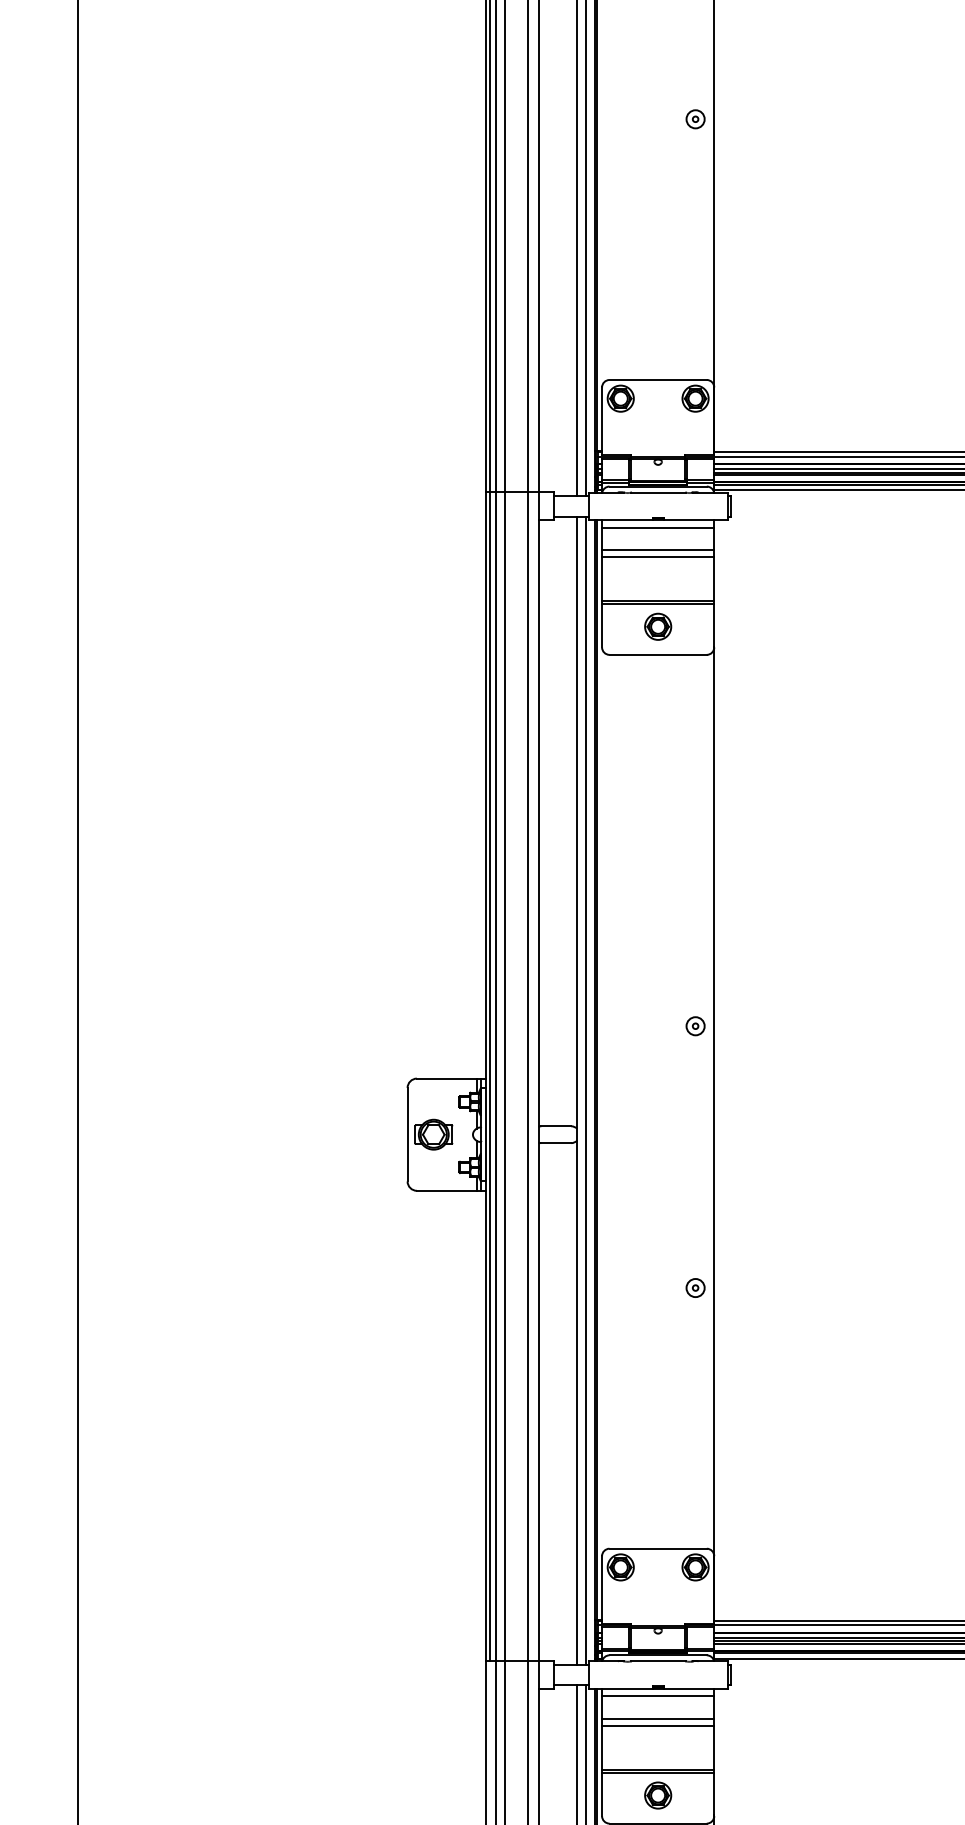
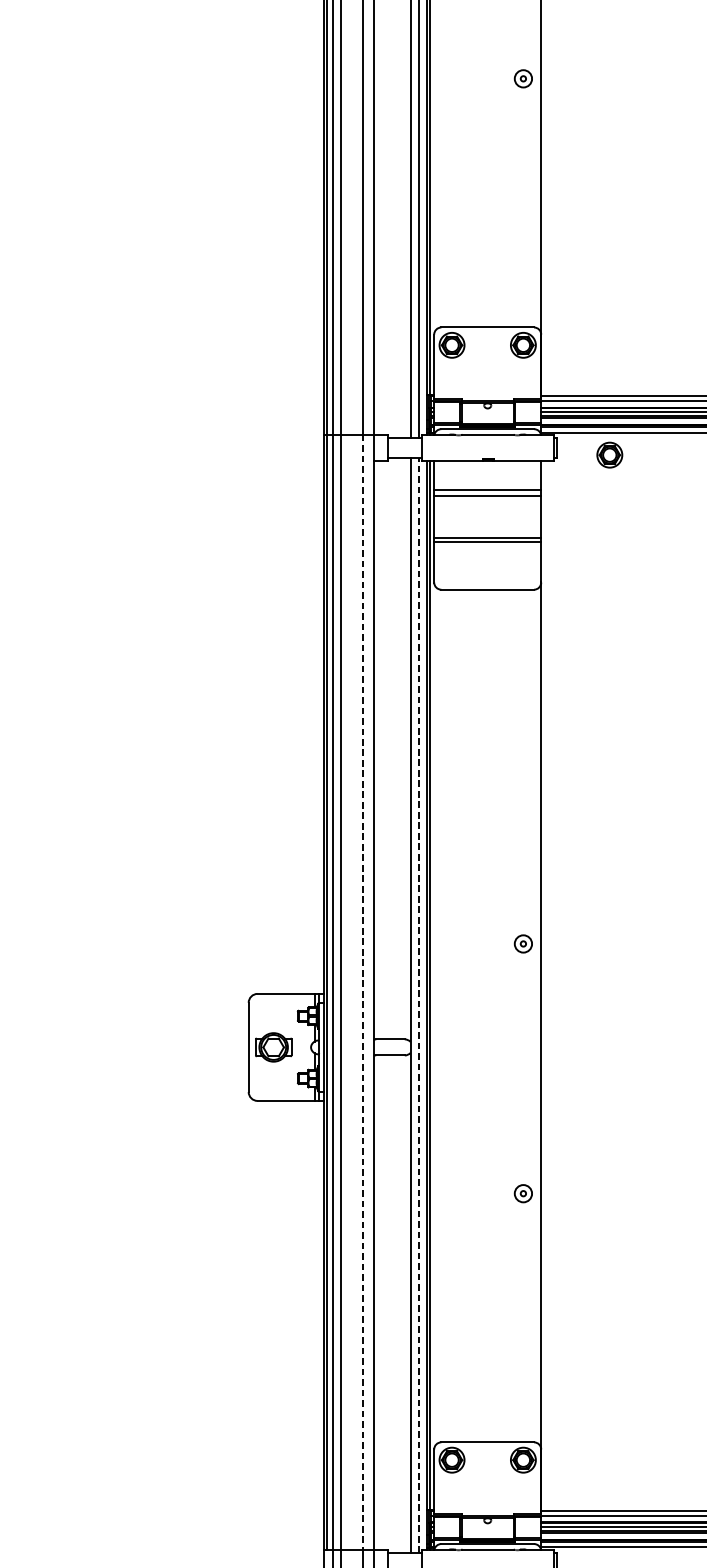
line: (658, 527) -> (488, 468), removed
part: (658, 626) -> (610, 454), moved
line: (527, 1077) -> (363, 992), solid -> dashed
line: (585, 1090) -> (418, 1005), solid -> dashed

